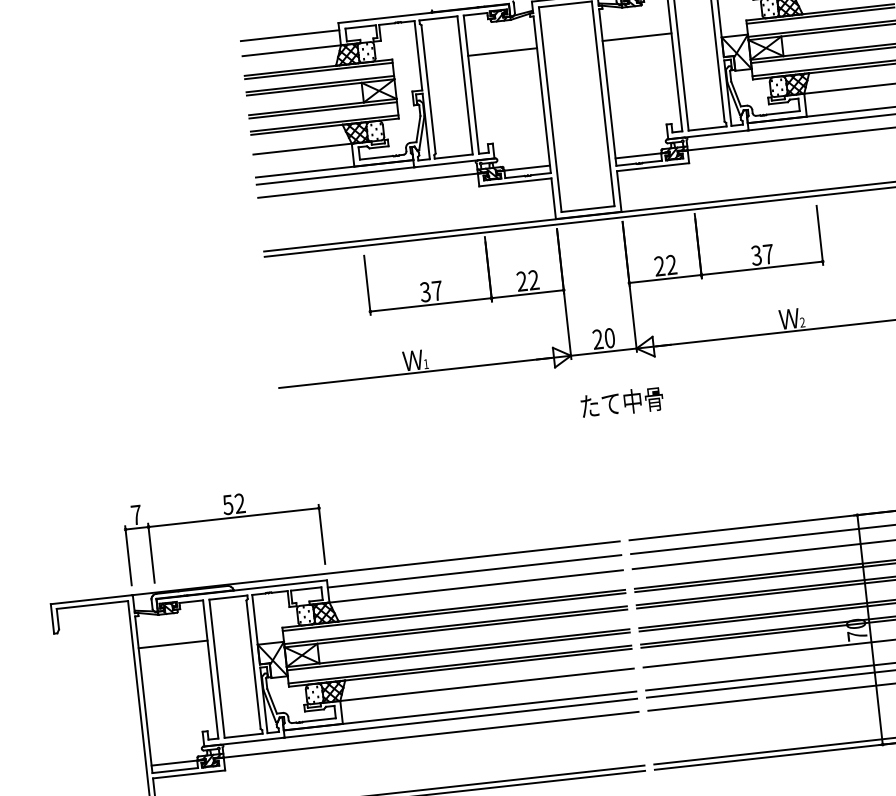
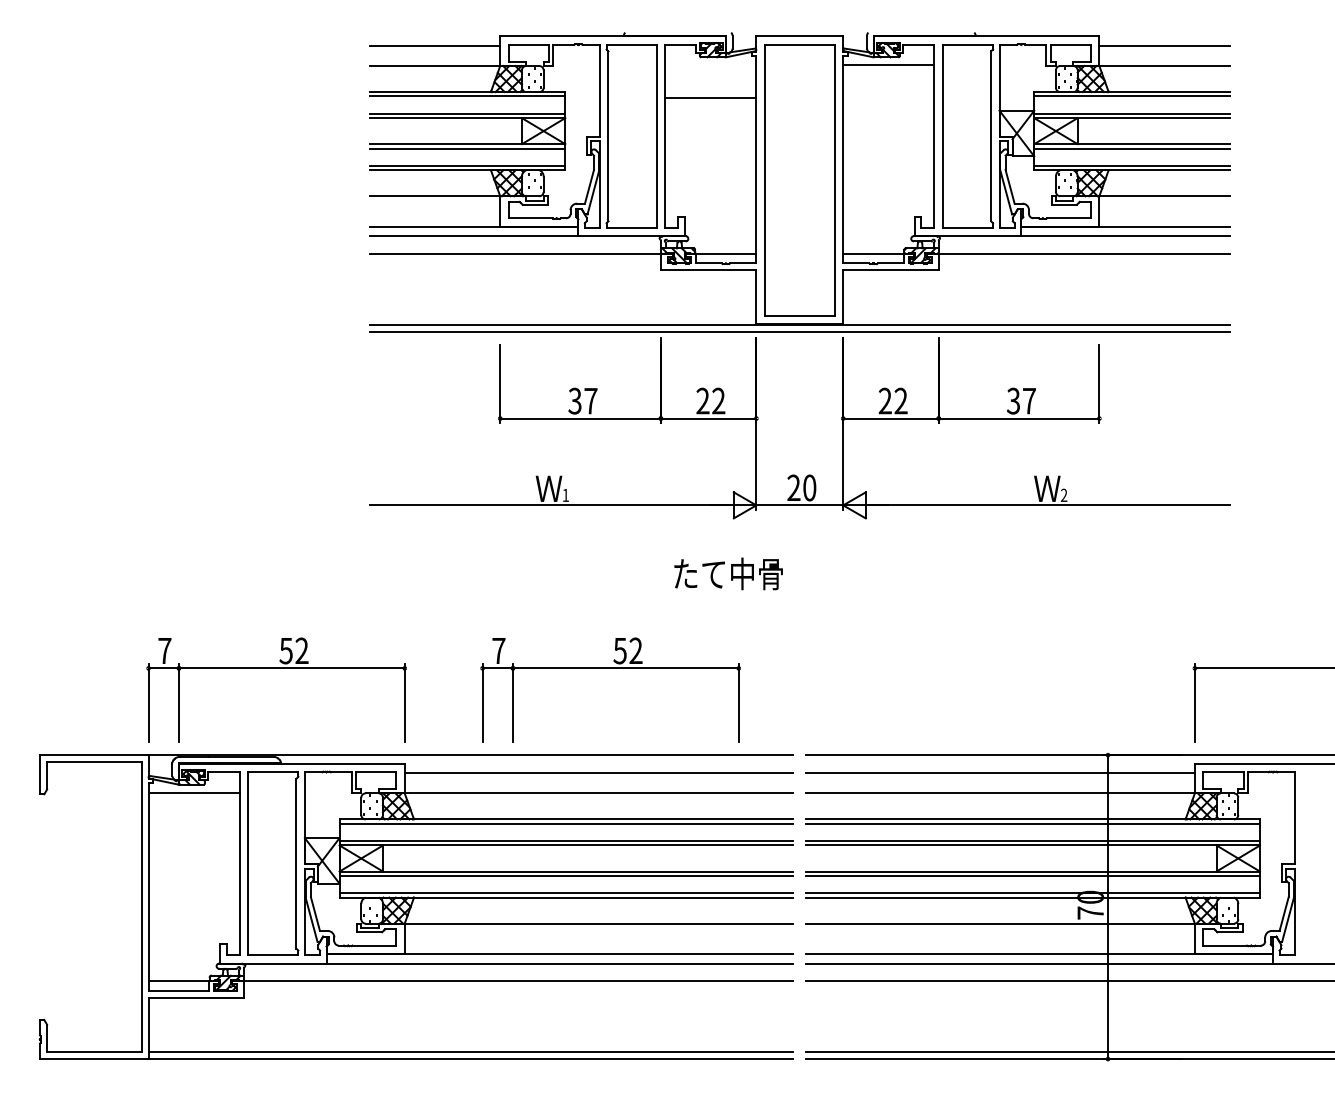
line: (636, 37) -> (888, 65), moved
text: (622, 402) -> (728, 573), moved
part: (474, 491) -> (610, 668), added
line: (172, 644) -> (193, 792), moved

